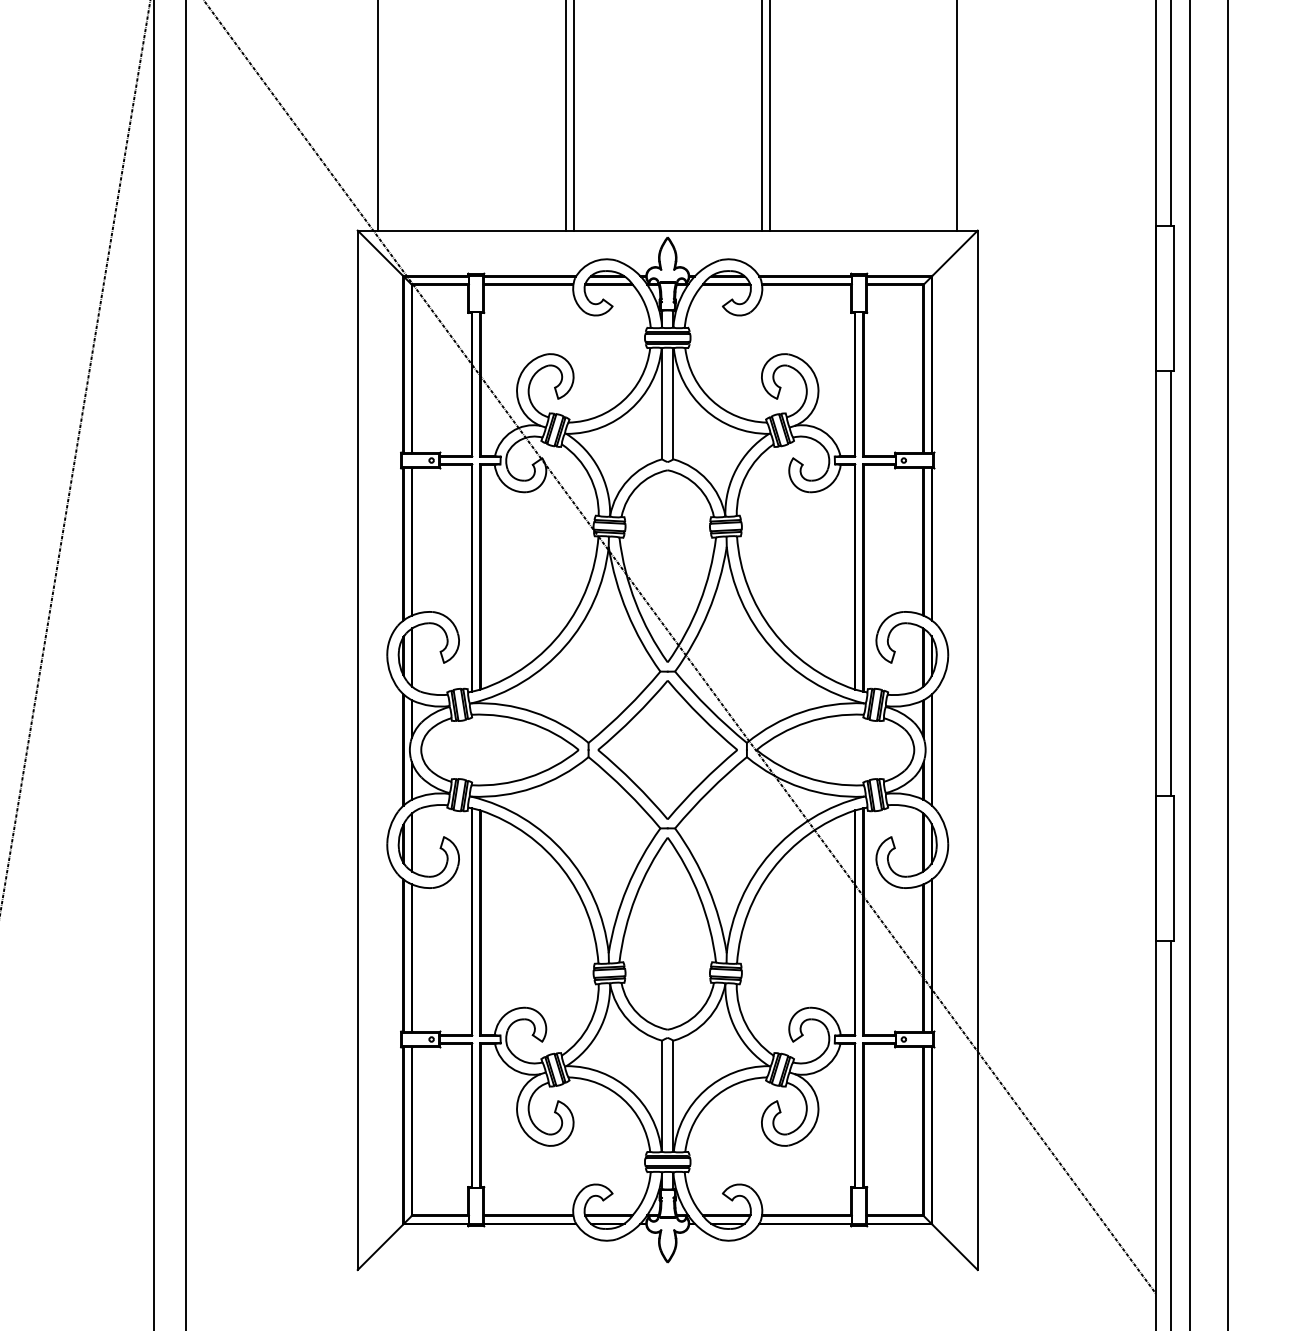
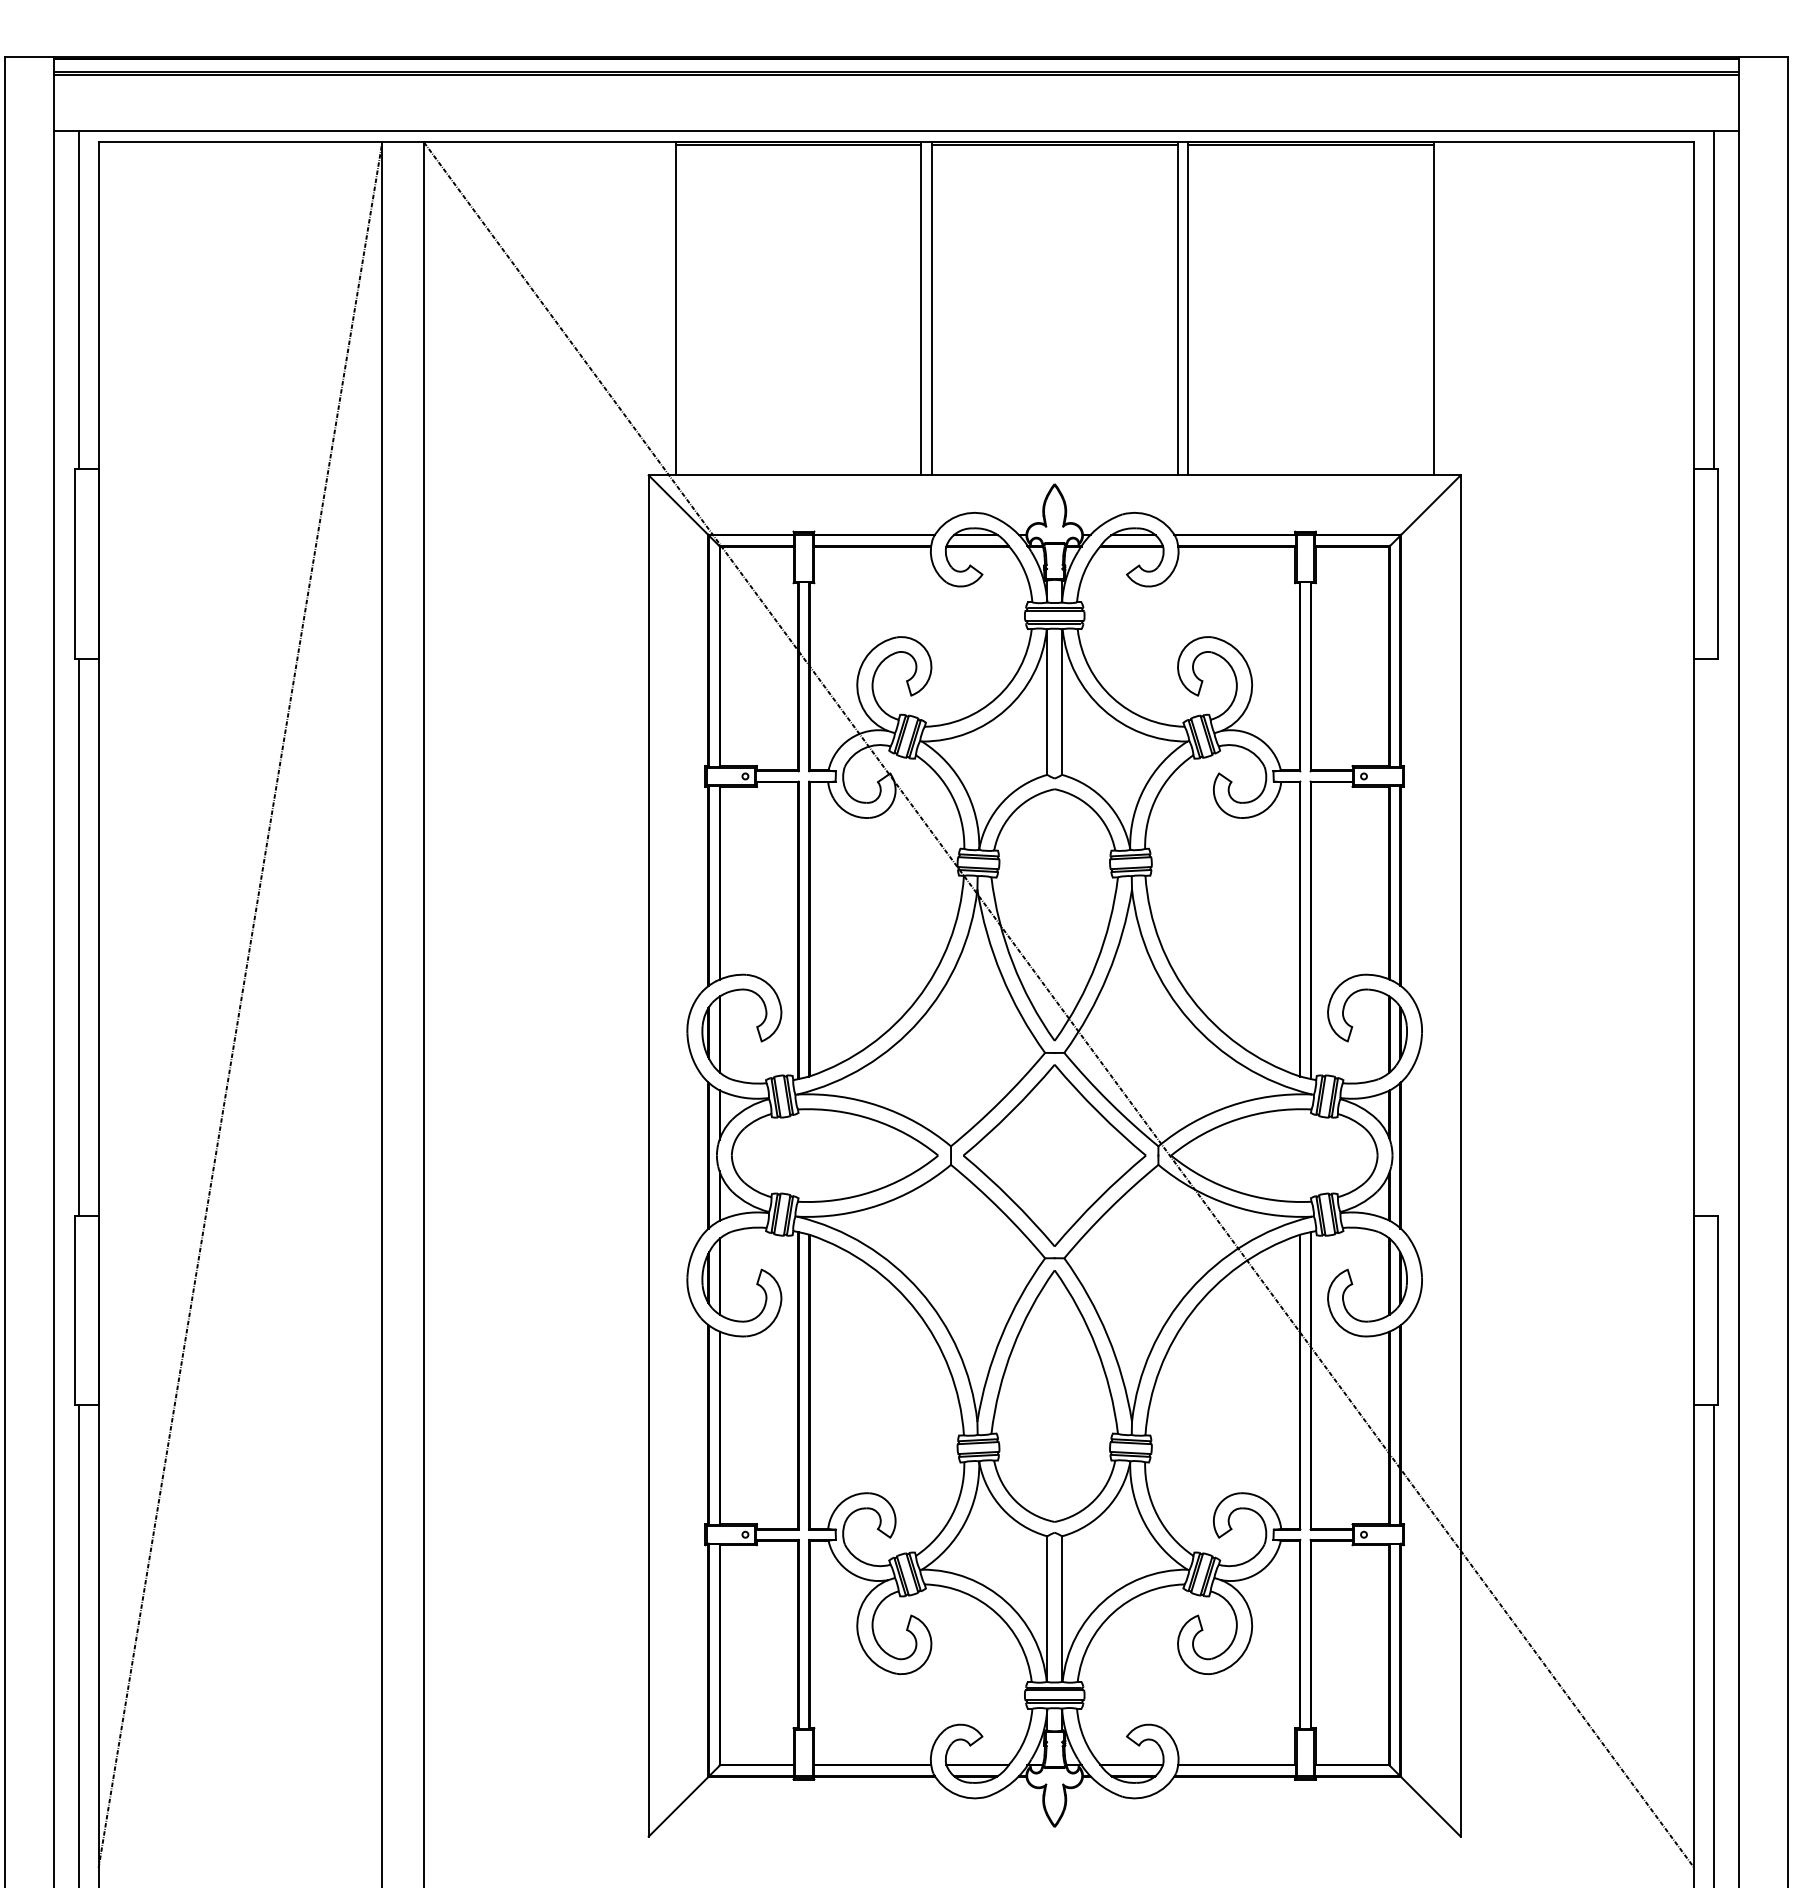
line: (1170, 582) -> (1713, 936), removed

